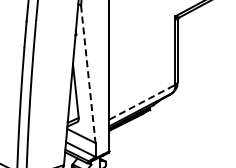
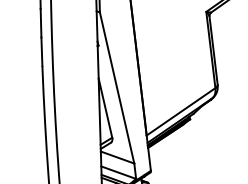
line: (88, 74) -> (117, 88), dashed -> solid
line: (142, 102) -> (181, 112), dashed -> solid

